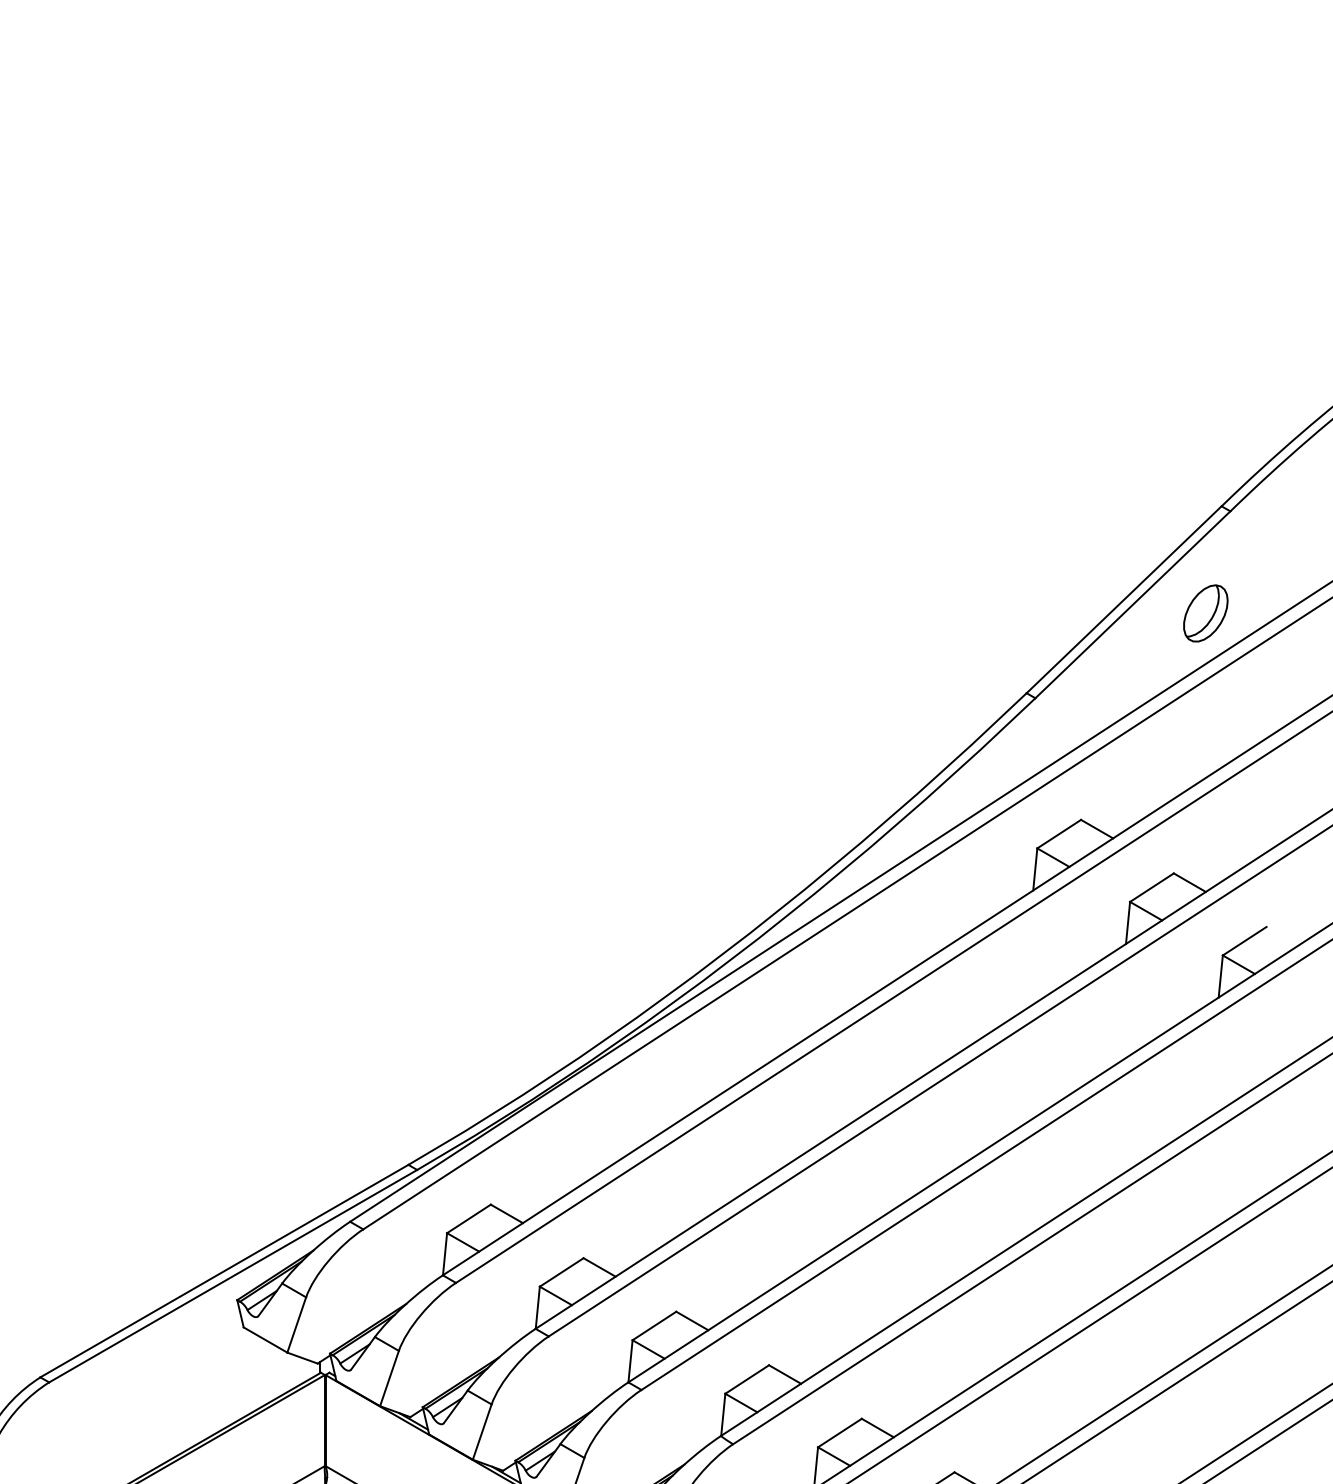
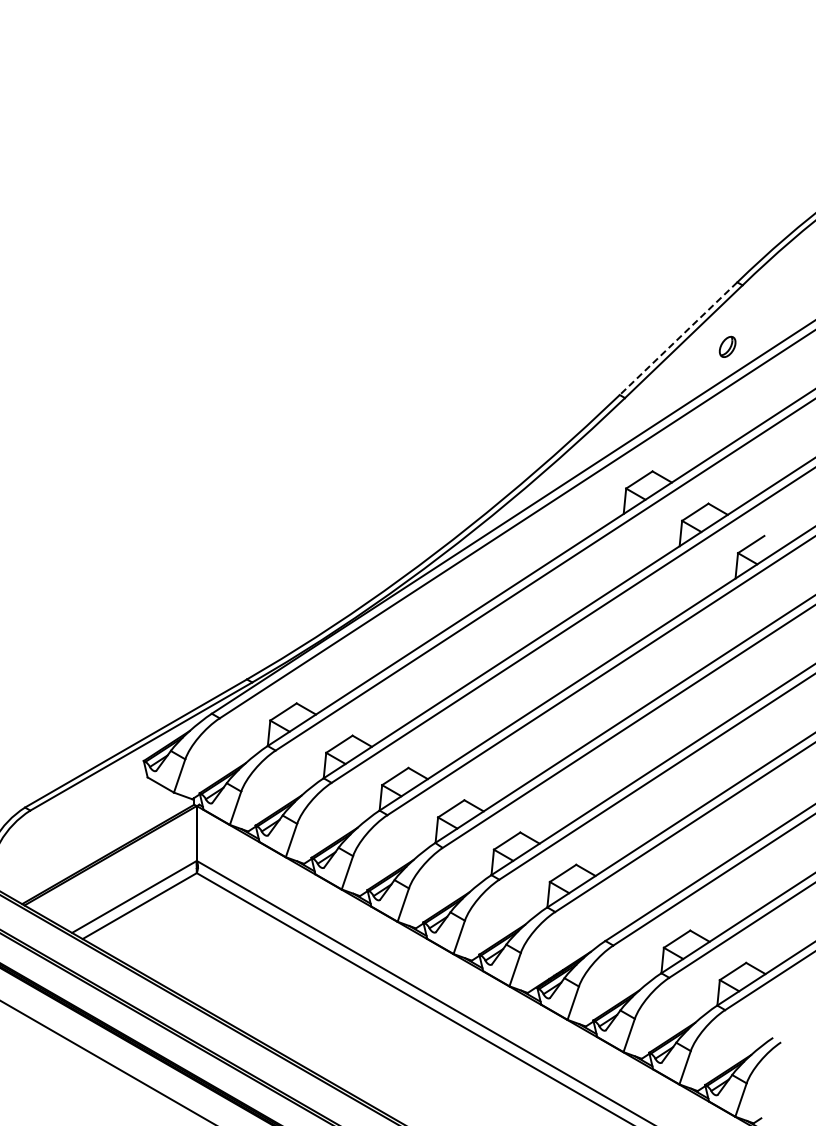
line: (1124, 601) -> (678, 339), solid -> dashed
part: (1205, 612) -> (727, 346), size x0.6

